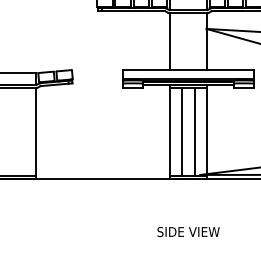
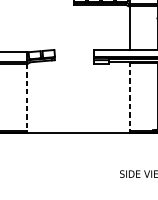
line: (170, 131) -> (129, 97), solid -> dashed
line: (182, 131) -> (139, 97), removed
line: (194, 131) -> (148, 97), removed
line: (35, 133) -> (26, 98), solid -> dashed

